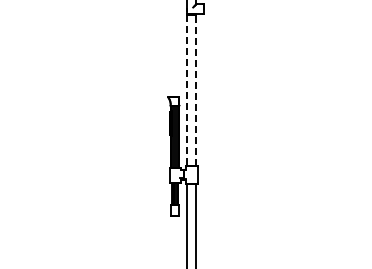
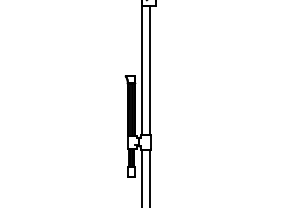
line: (187, 90) -> (142, 70), dashed -> solid
line: (196, 90) -> (149, 70), dashed -> solid

